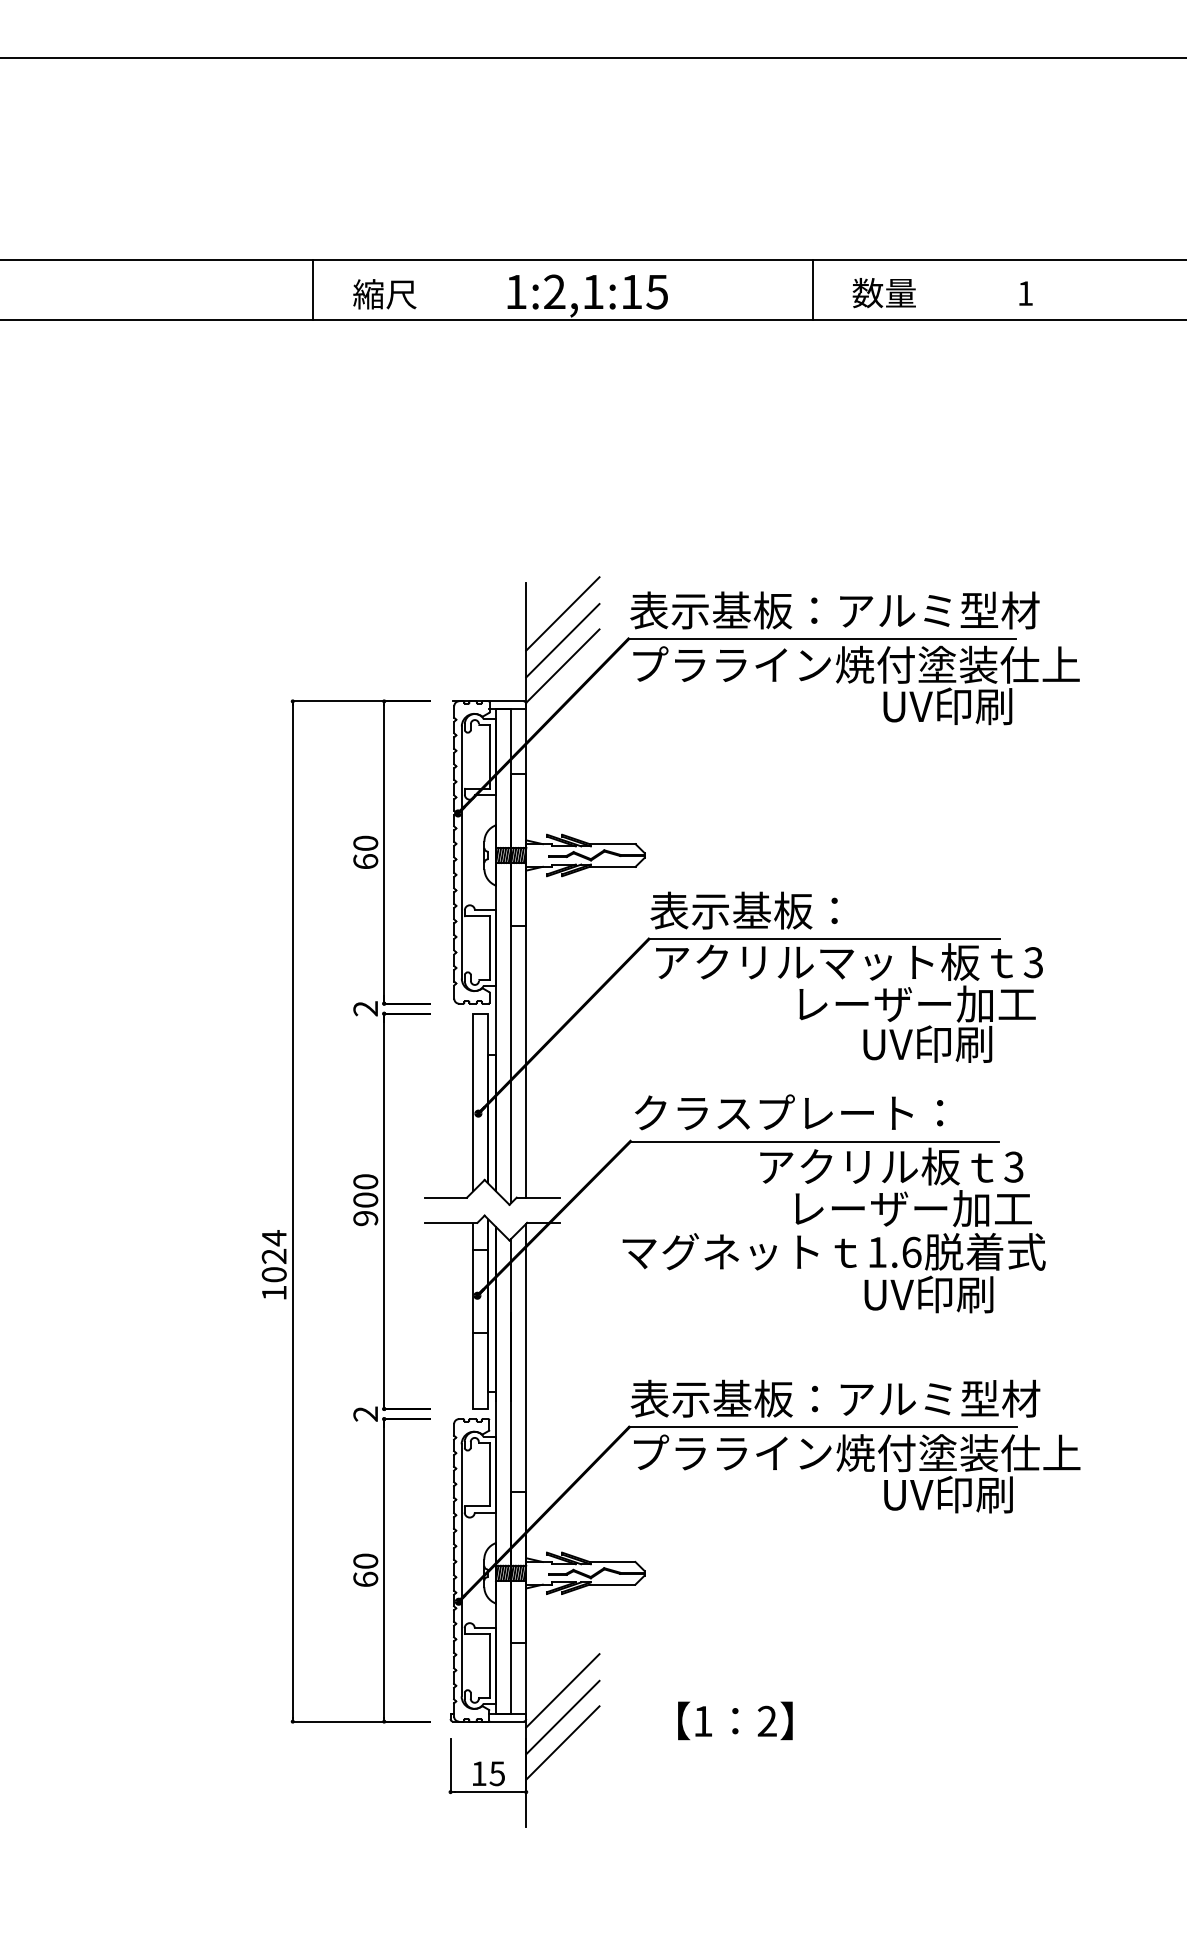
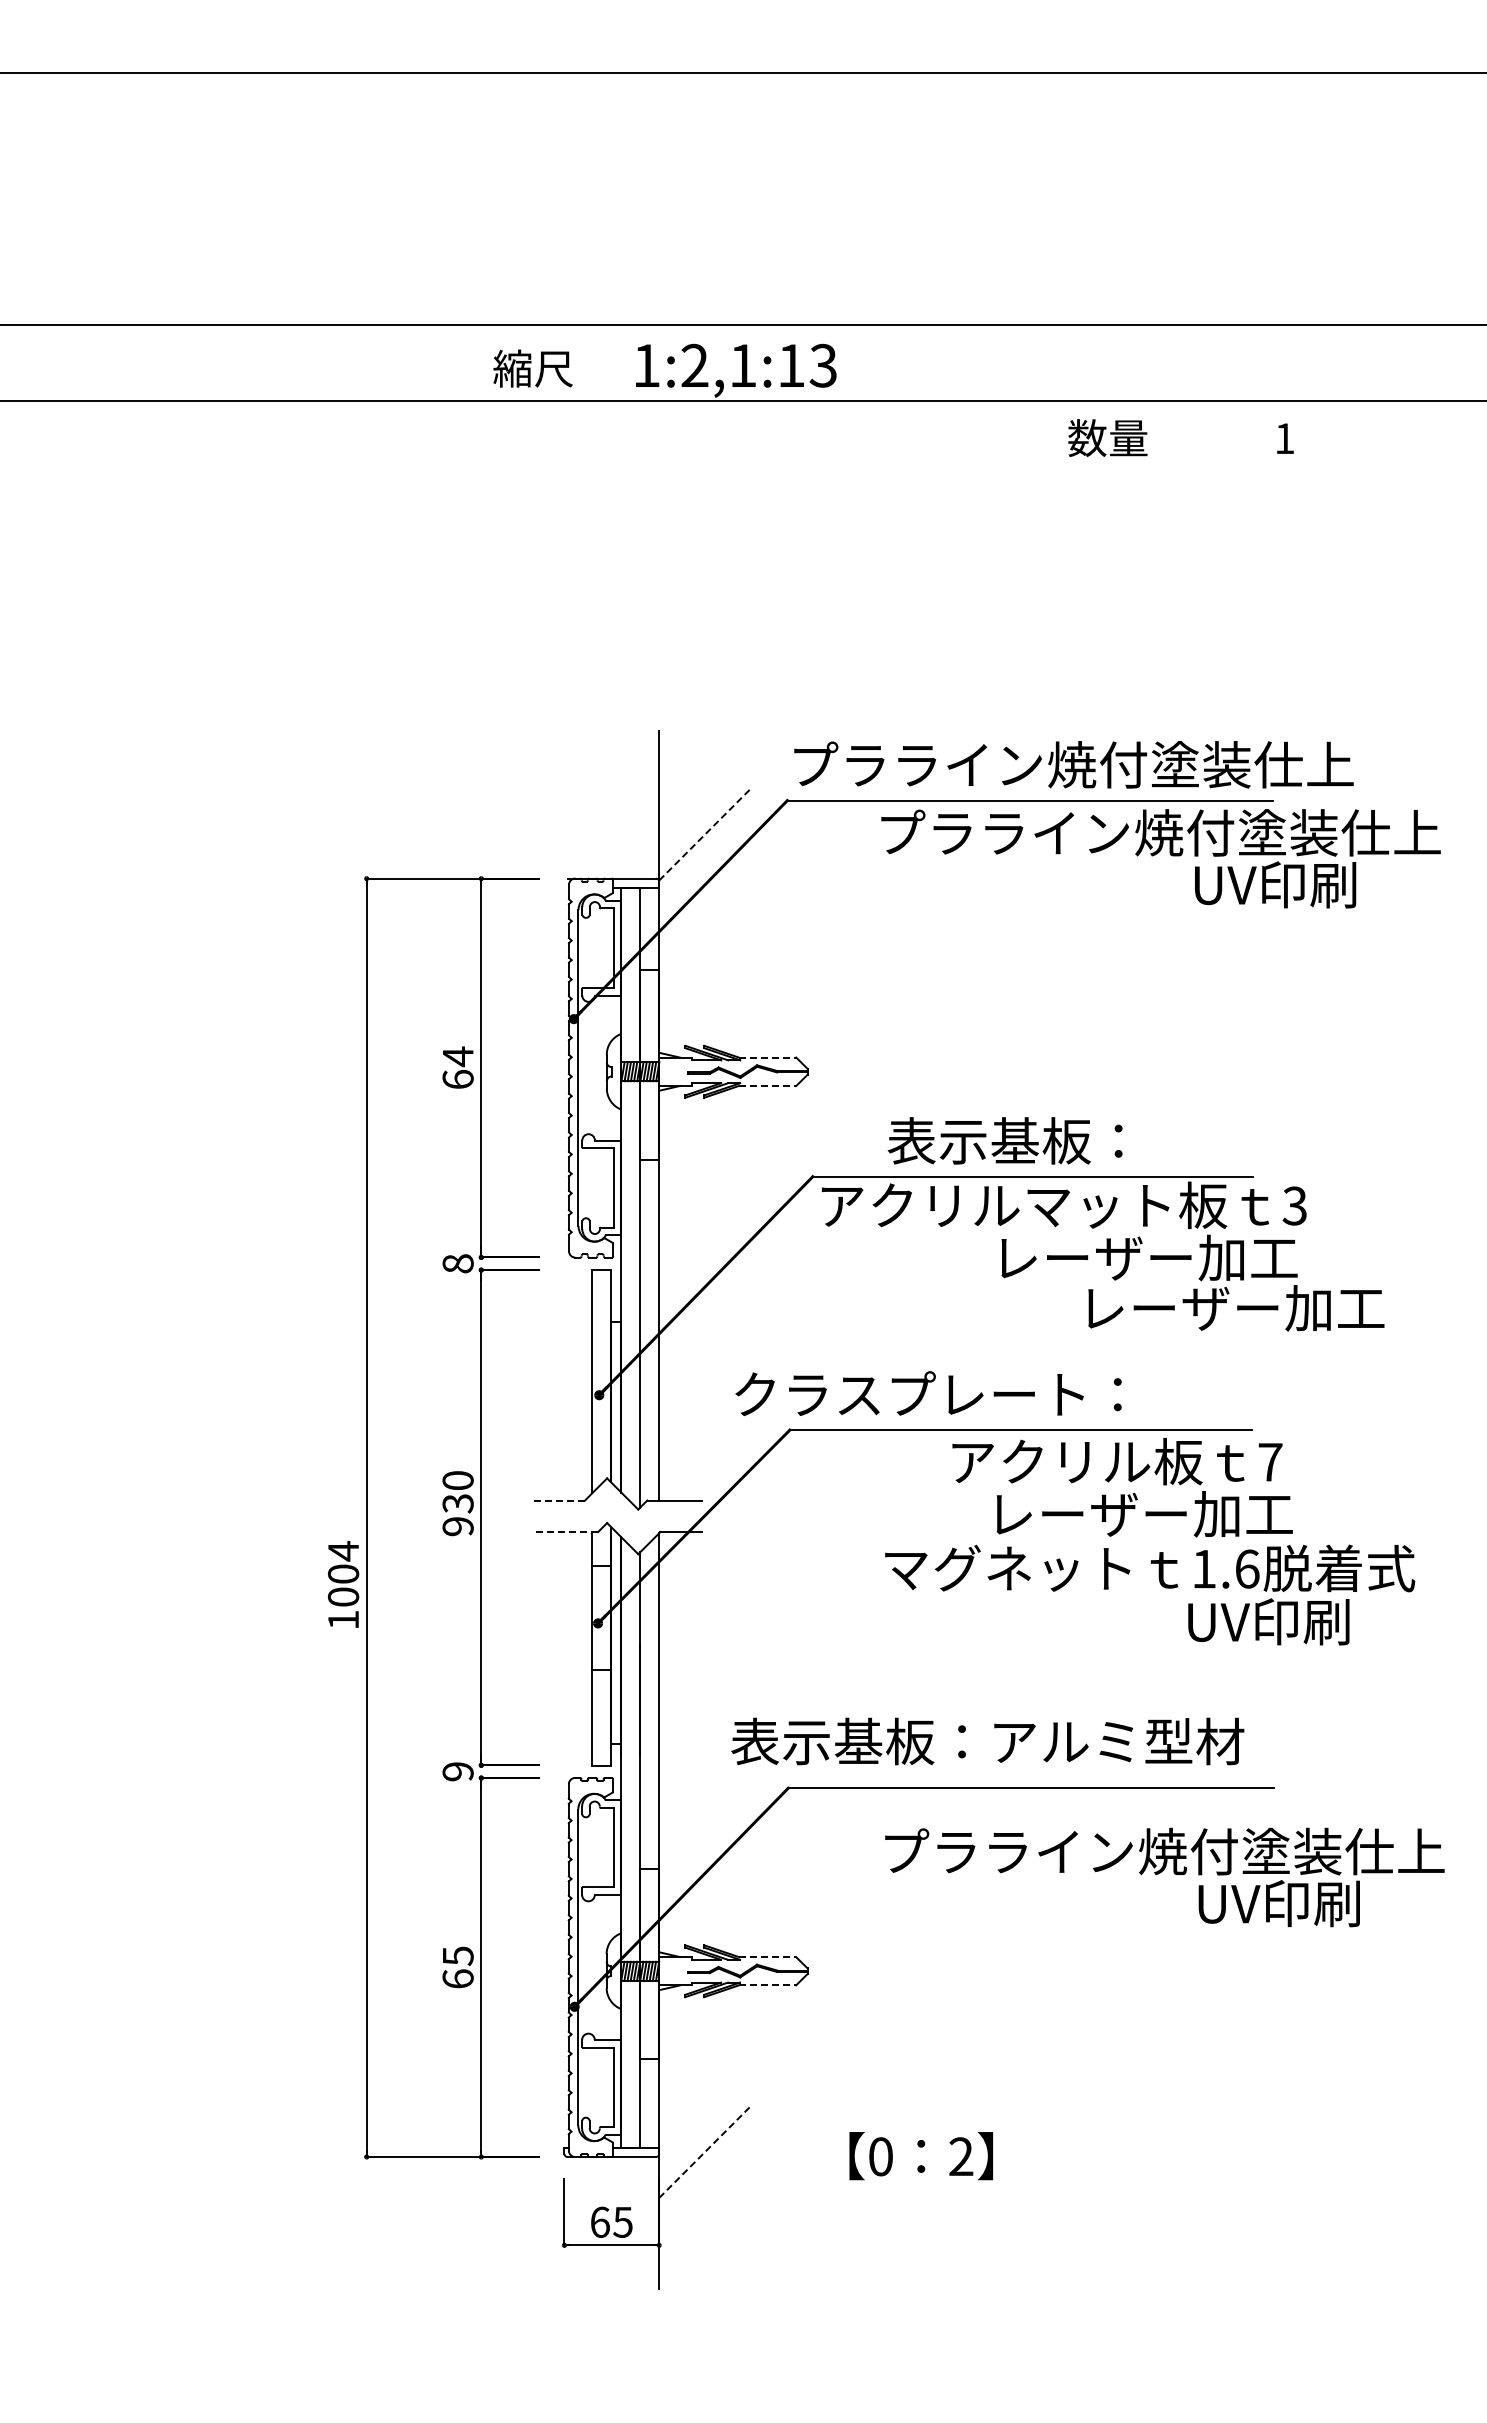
line: (313, 290) -> (392, 363), removed
line: (812, 290) -> (1017, 363), removed
text: (656, 291) -> (822, 365), 1:2,1:15 -> 1:2,1:13
text: (942, 293) -> (1180, 438), moved
text: (384, 294) -> (532, 368), moved
text: (855, 610) -> (1071, 764), 表示基板：アルミ型材 -> プラライン焼付塗装仕上
line: (563, 614) -> (705, 769), removed
line: (563, 640) -> (705, 802), removed
line: (563, 666) -> (705, 834), solid -> dashed
text: (856, 685) -> (1160, 858), moved
text: (365, 843) -> (457, 1056), 60 -> 64
line: (612, 844) -> (767, 1057), solid -> dashed
line: (612, 867) -> (767, 1086), solid -> dashed
text: (743, 910) -> (1004, 1140), moved
text: (365, 1008) -> (457, 1263), 2 -> 8
text: (983, 1043) -> (1232, 1307), UV印刷 -> レーザー加工
text: (789, 1112) -> (928, 1393), moved
text: (1014, 1166) -> (1270, 1461), 3 -> 7
line: (445, 1197) -> (558, 1500), solid -> dashed
text: (365, 1200) -> (457, 1503), 900 -> 930
line: (450, 1223) -> (564, 1532), solid -> dashed
text: (274, 1255) -> (343, 1573), 1024 -> 1004
text: (834, 1272) -> (1150, 1594), moved
text: (835, 1398) -> (987, 1741), moved
text: (366, 1413) -> (458, 1771), 2 -> 9
text: (856, 1473) -> (1164, 1877), moved
text: (365, 1561) -> (457, 1956), 60 -> 65
line: (612, 1562) -> (767, 1957), solid -> dashed
line: (612, 1584) -> (767, 1985), solid -> dashed
line: (563, 1690) -> (705, 2118), removed
line: (563, 1717) -> (705, 2151), solid -> dashed
text: (702, 1721) -> (880, 2156), 1 -> 0
line: (563, 1742) -> (705, 2183), removed
text: (479, 1773) -> (600, 2221), 15 -> 65

